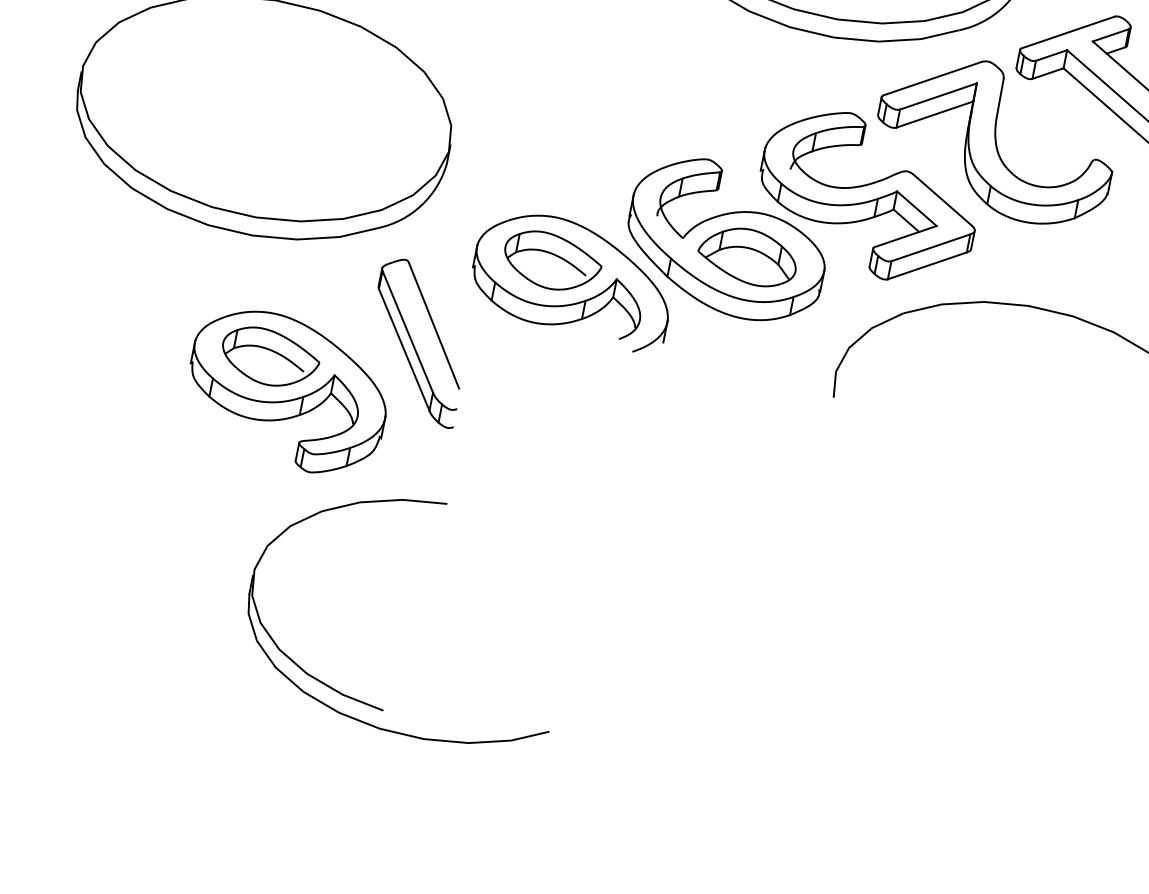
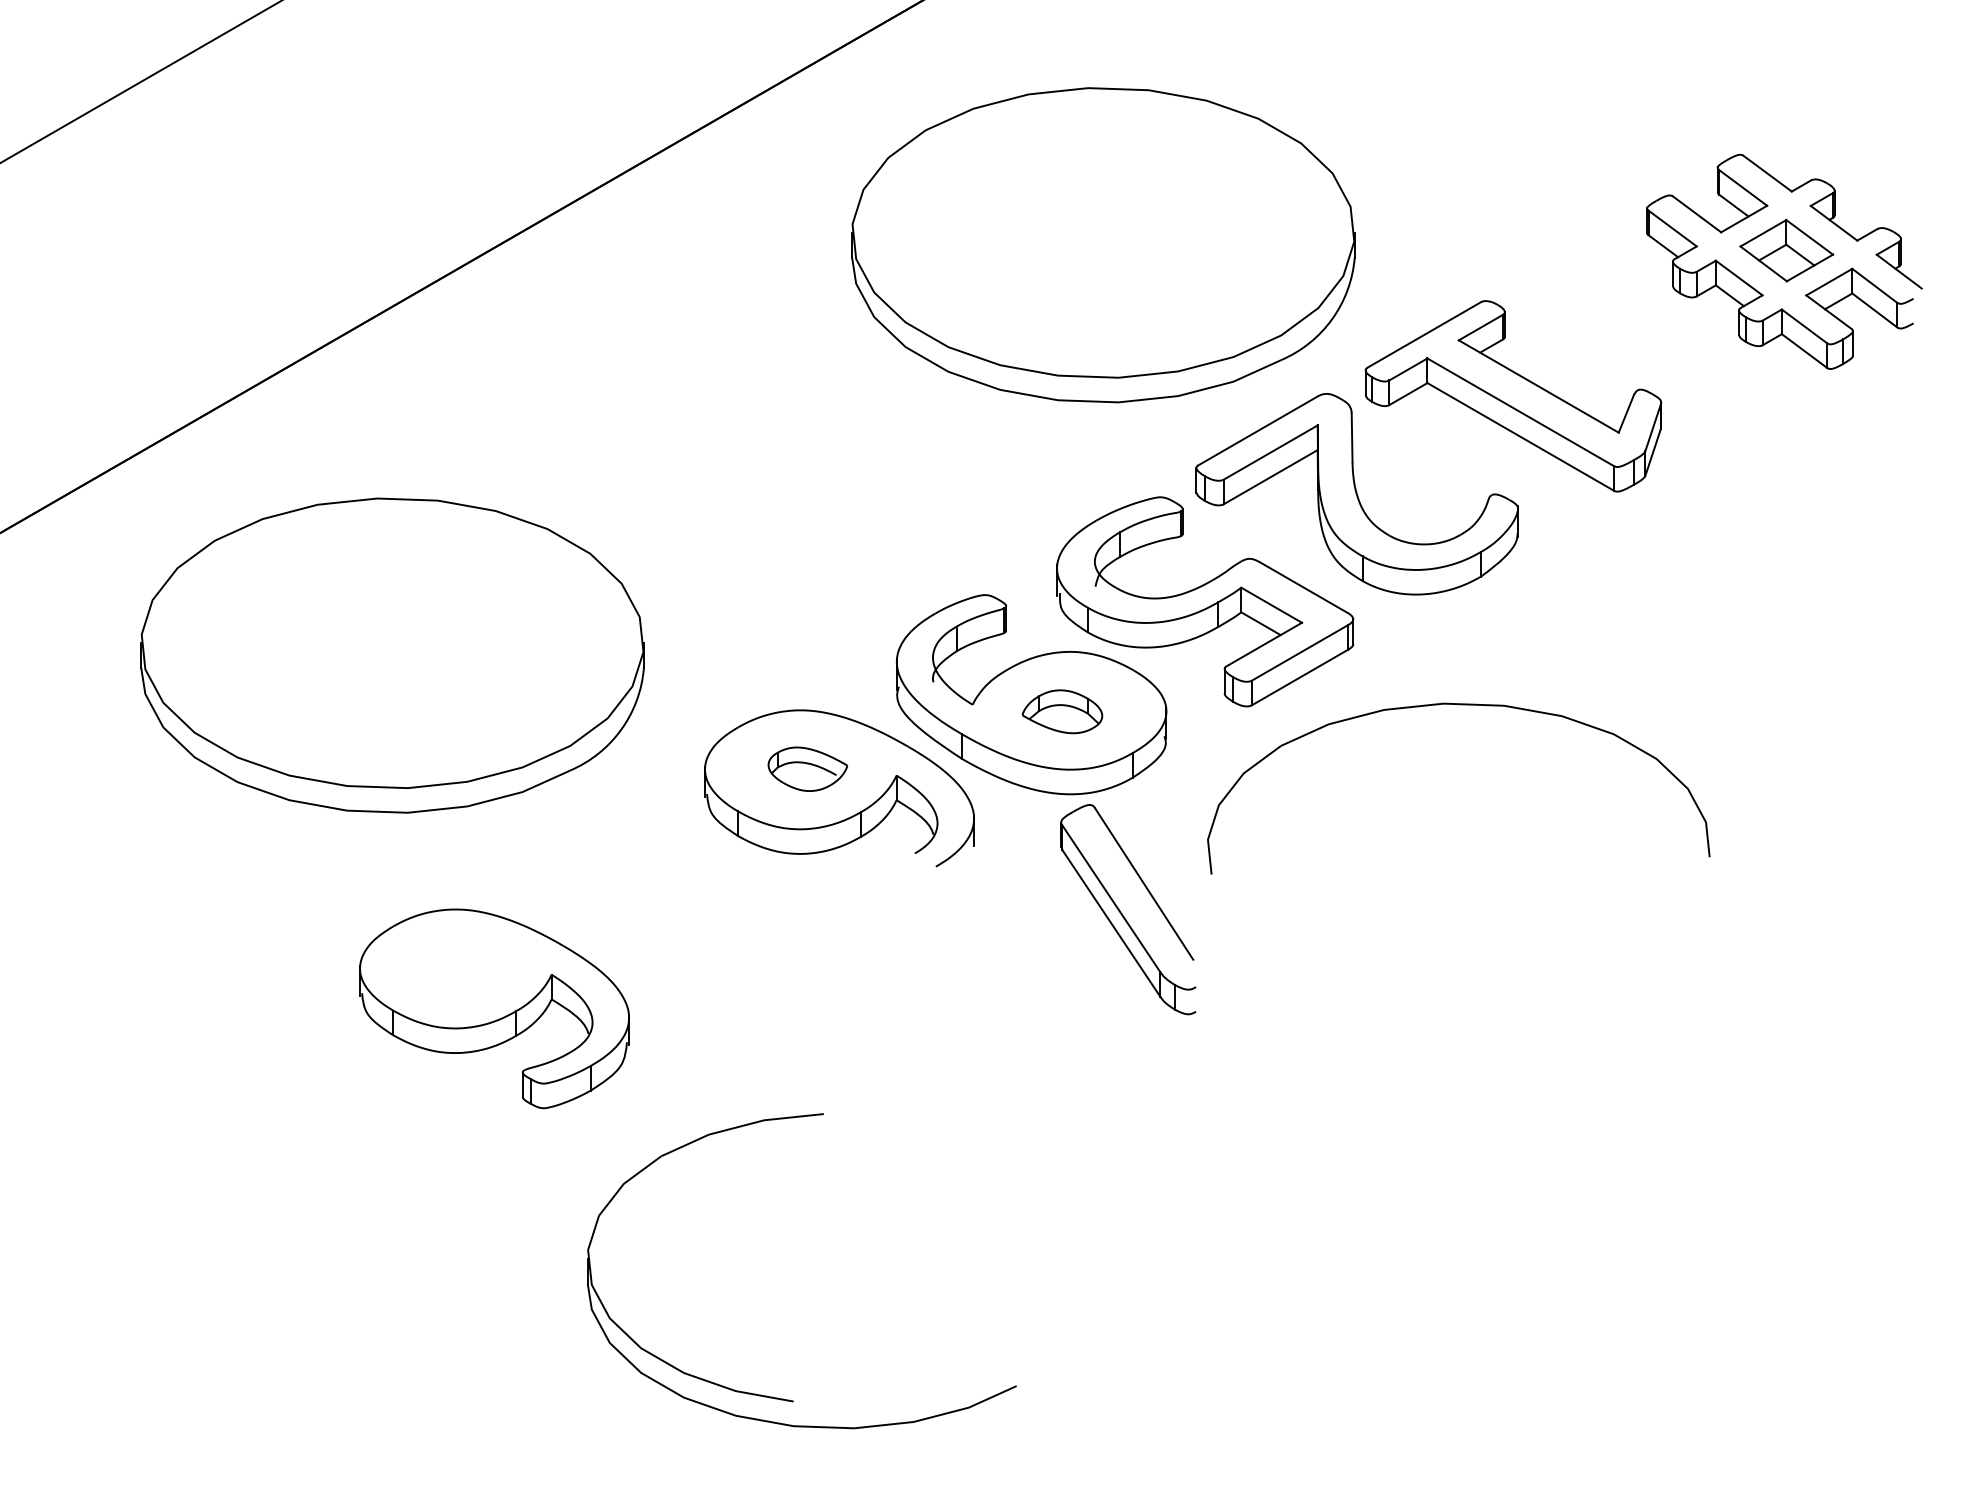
part: (747, 256) -> (1062, 711), size x0.6
part: (552, 261) -> (807, 769), size x0.6
part: (413, 344) -> (1122, 913), moved
part: (270, 357) -> (462, 968), removed
part: (372, 705) -> (778, 1397), moved

